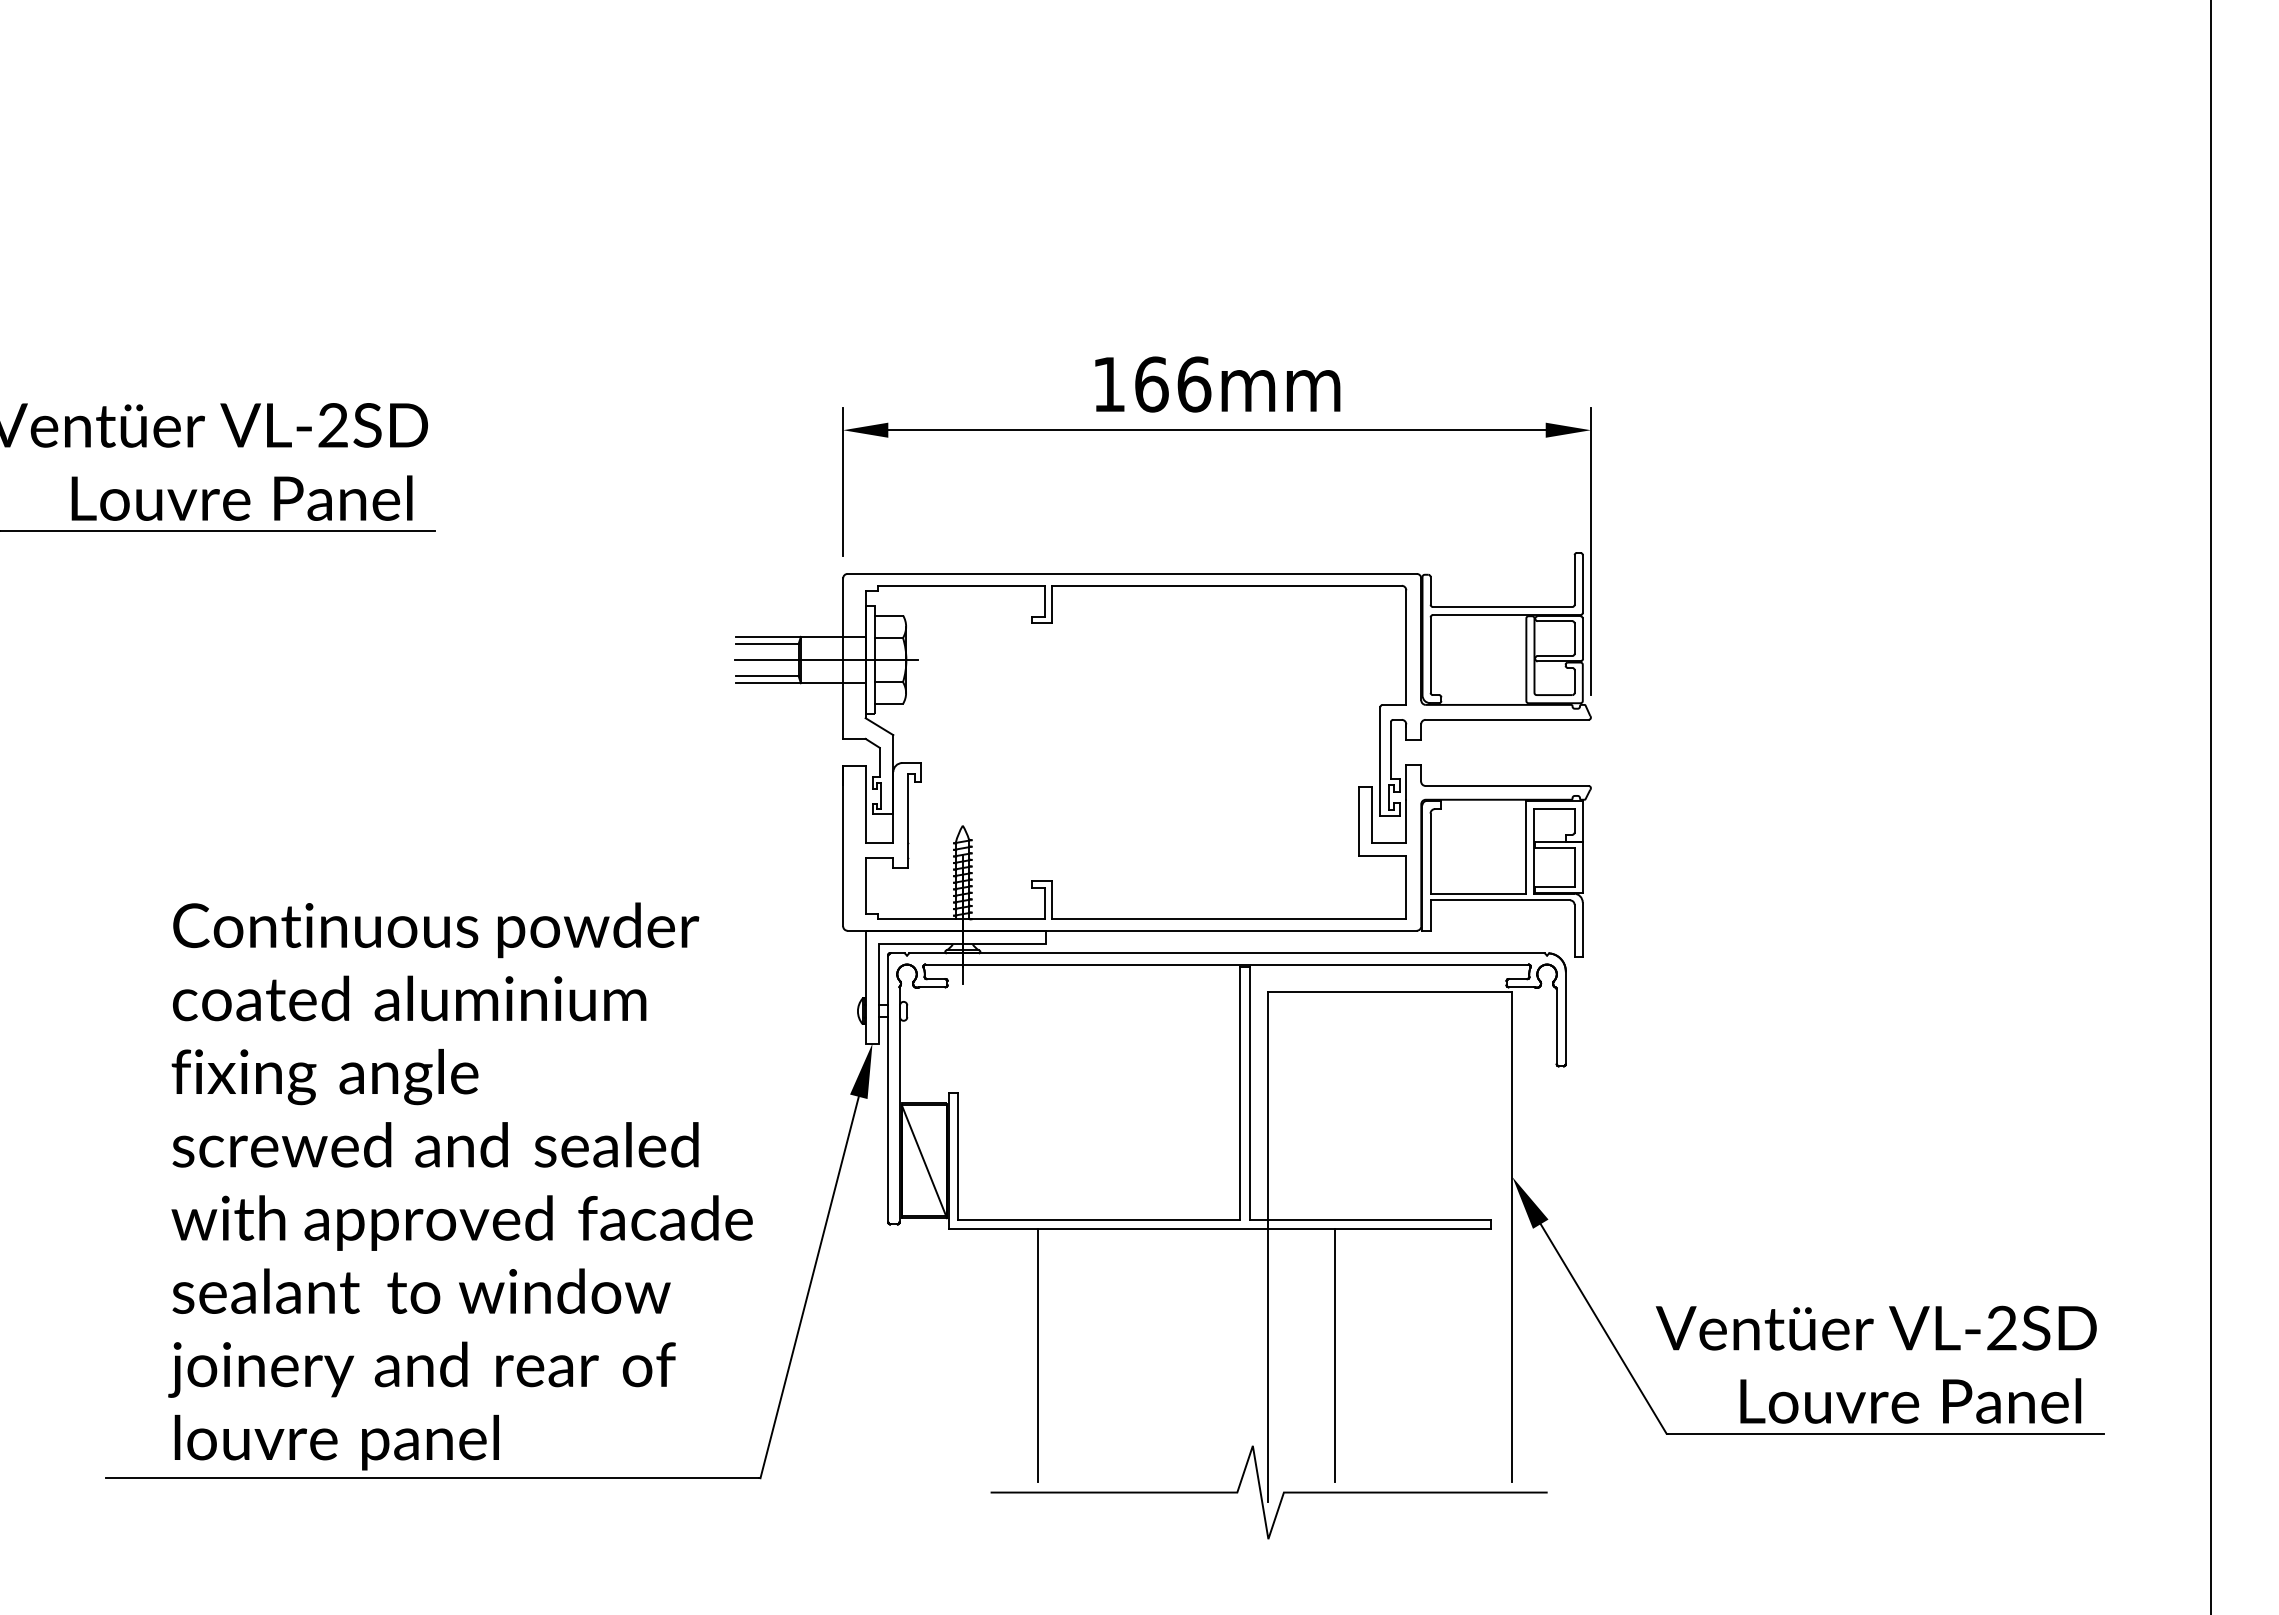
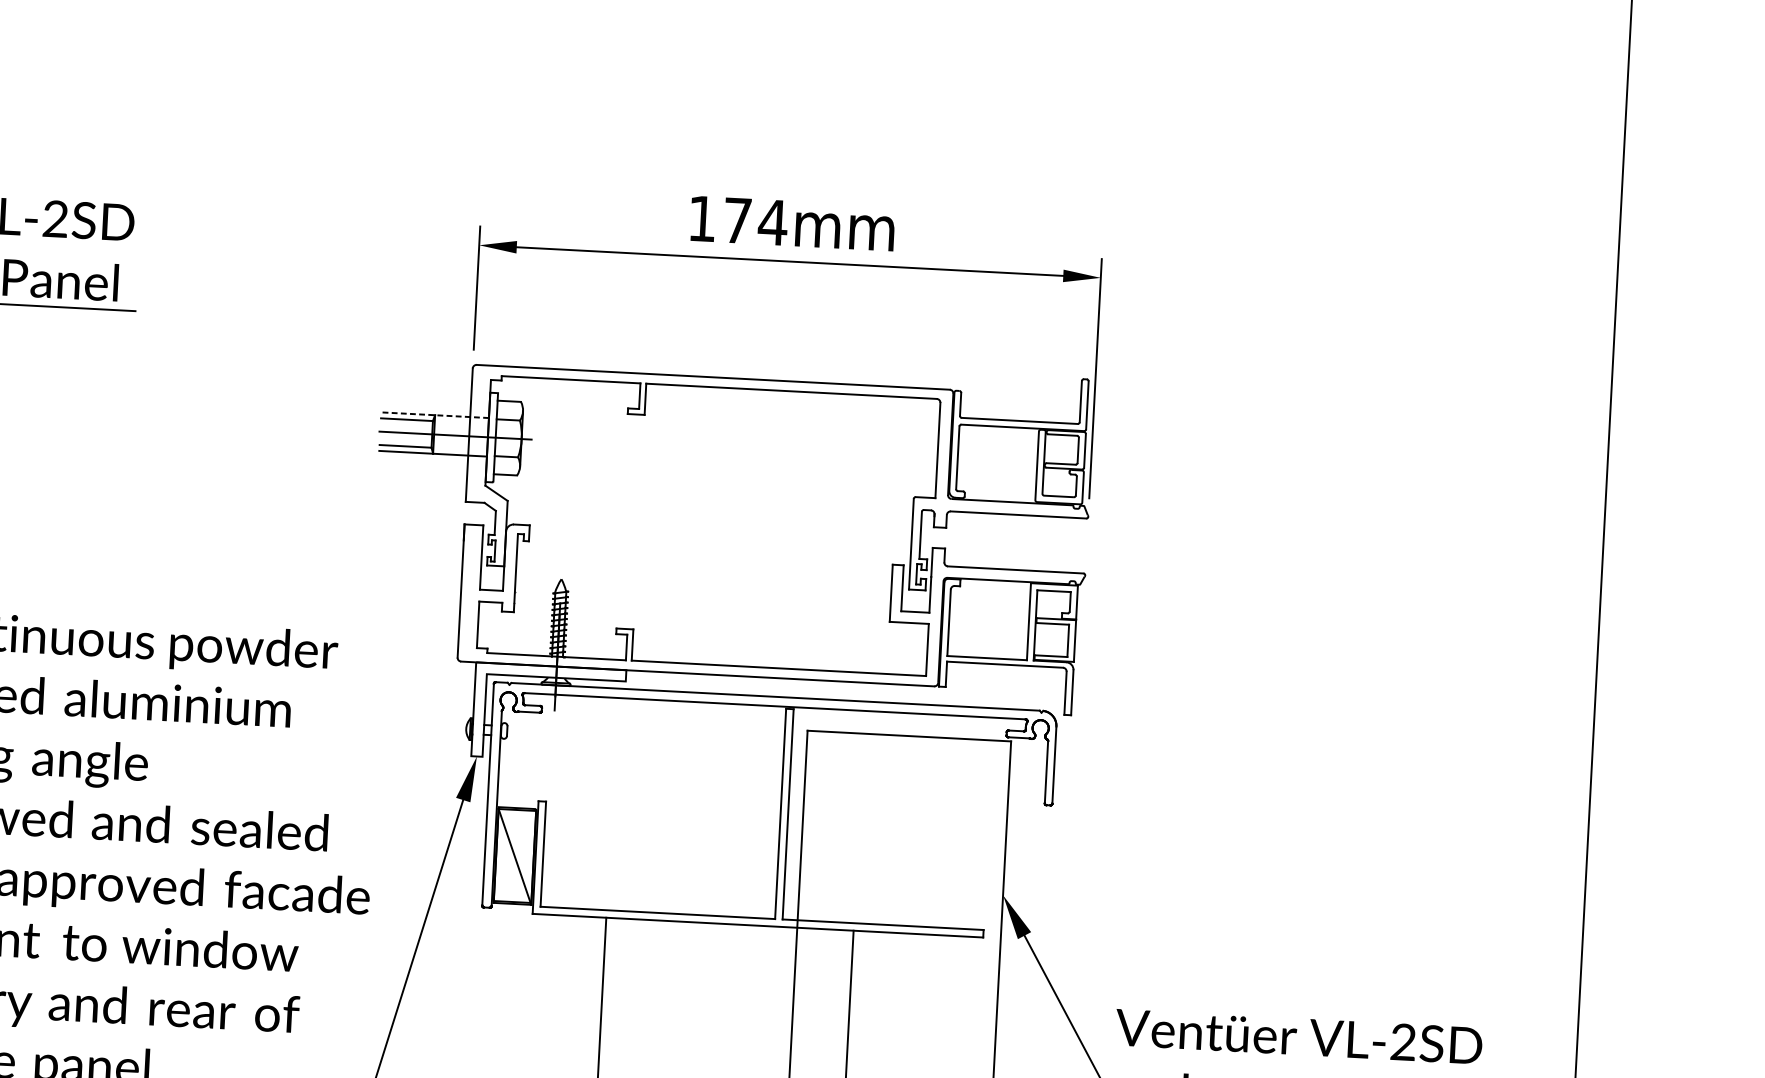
text: (1173, 384) -> (755, 221), 166mm -> 174mm
line: (800, 636) -> (434, 414), solid -> dashed

